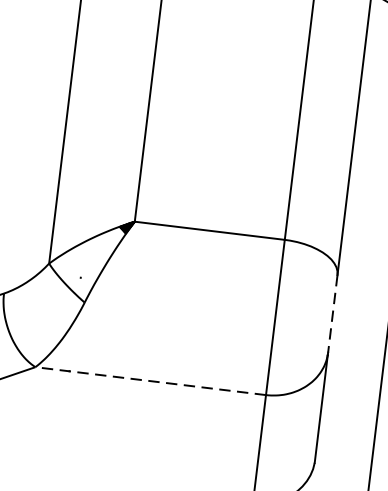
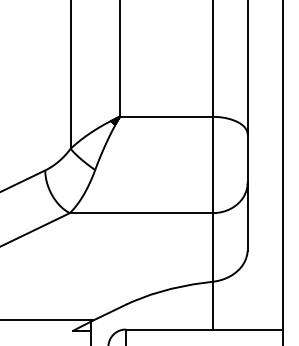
line: (332, 315) -> (247, 159), dashed -> solid
line: (150, 381) -> (141, 213), dashed -> solid

